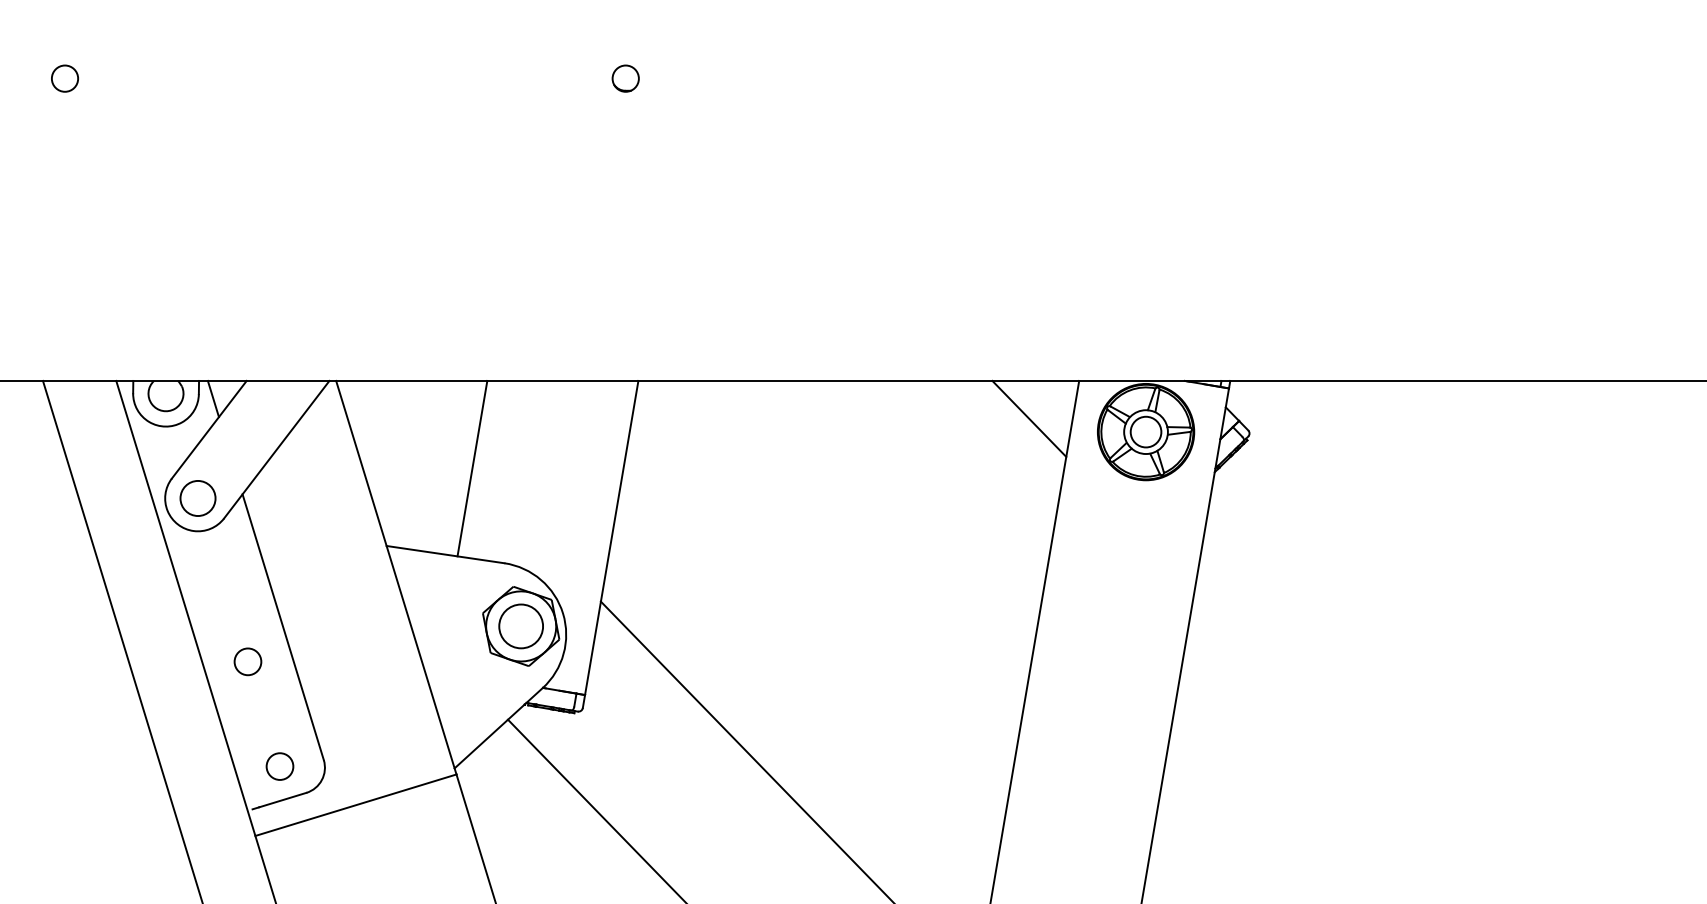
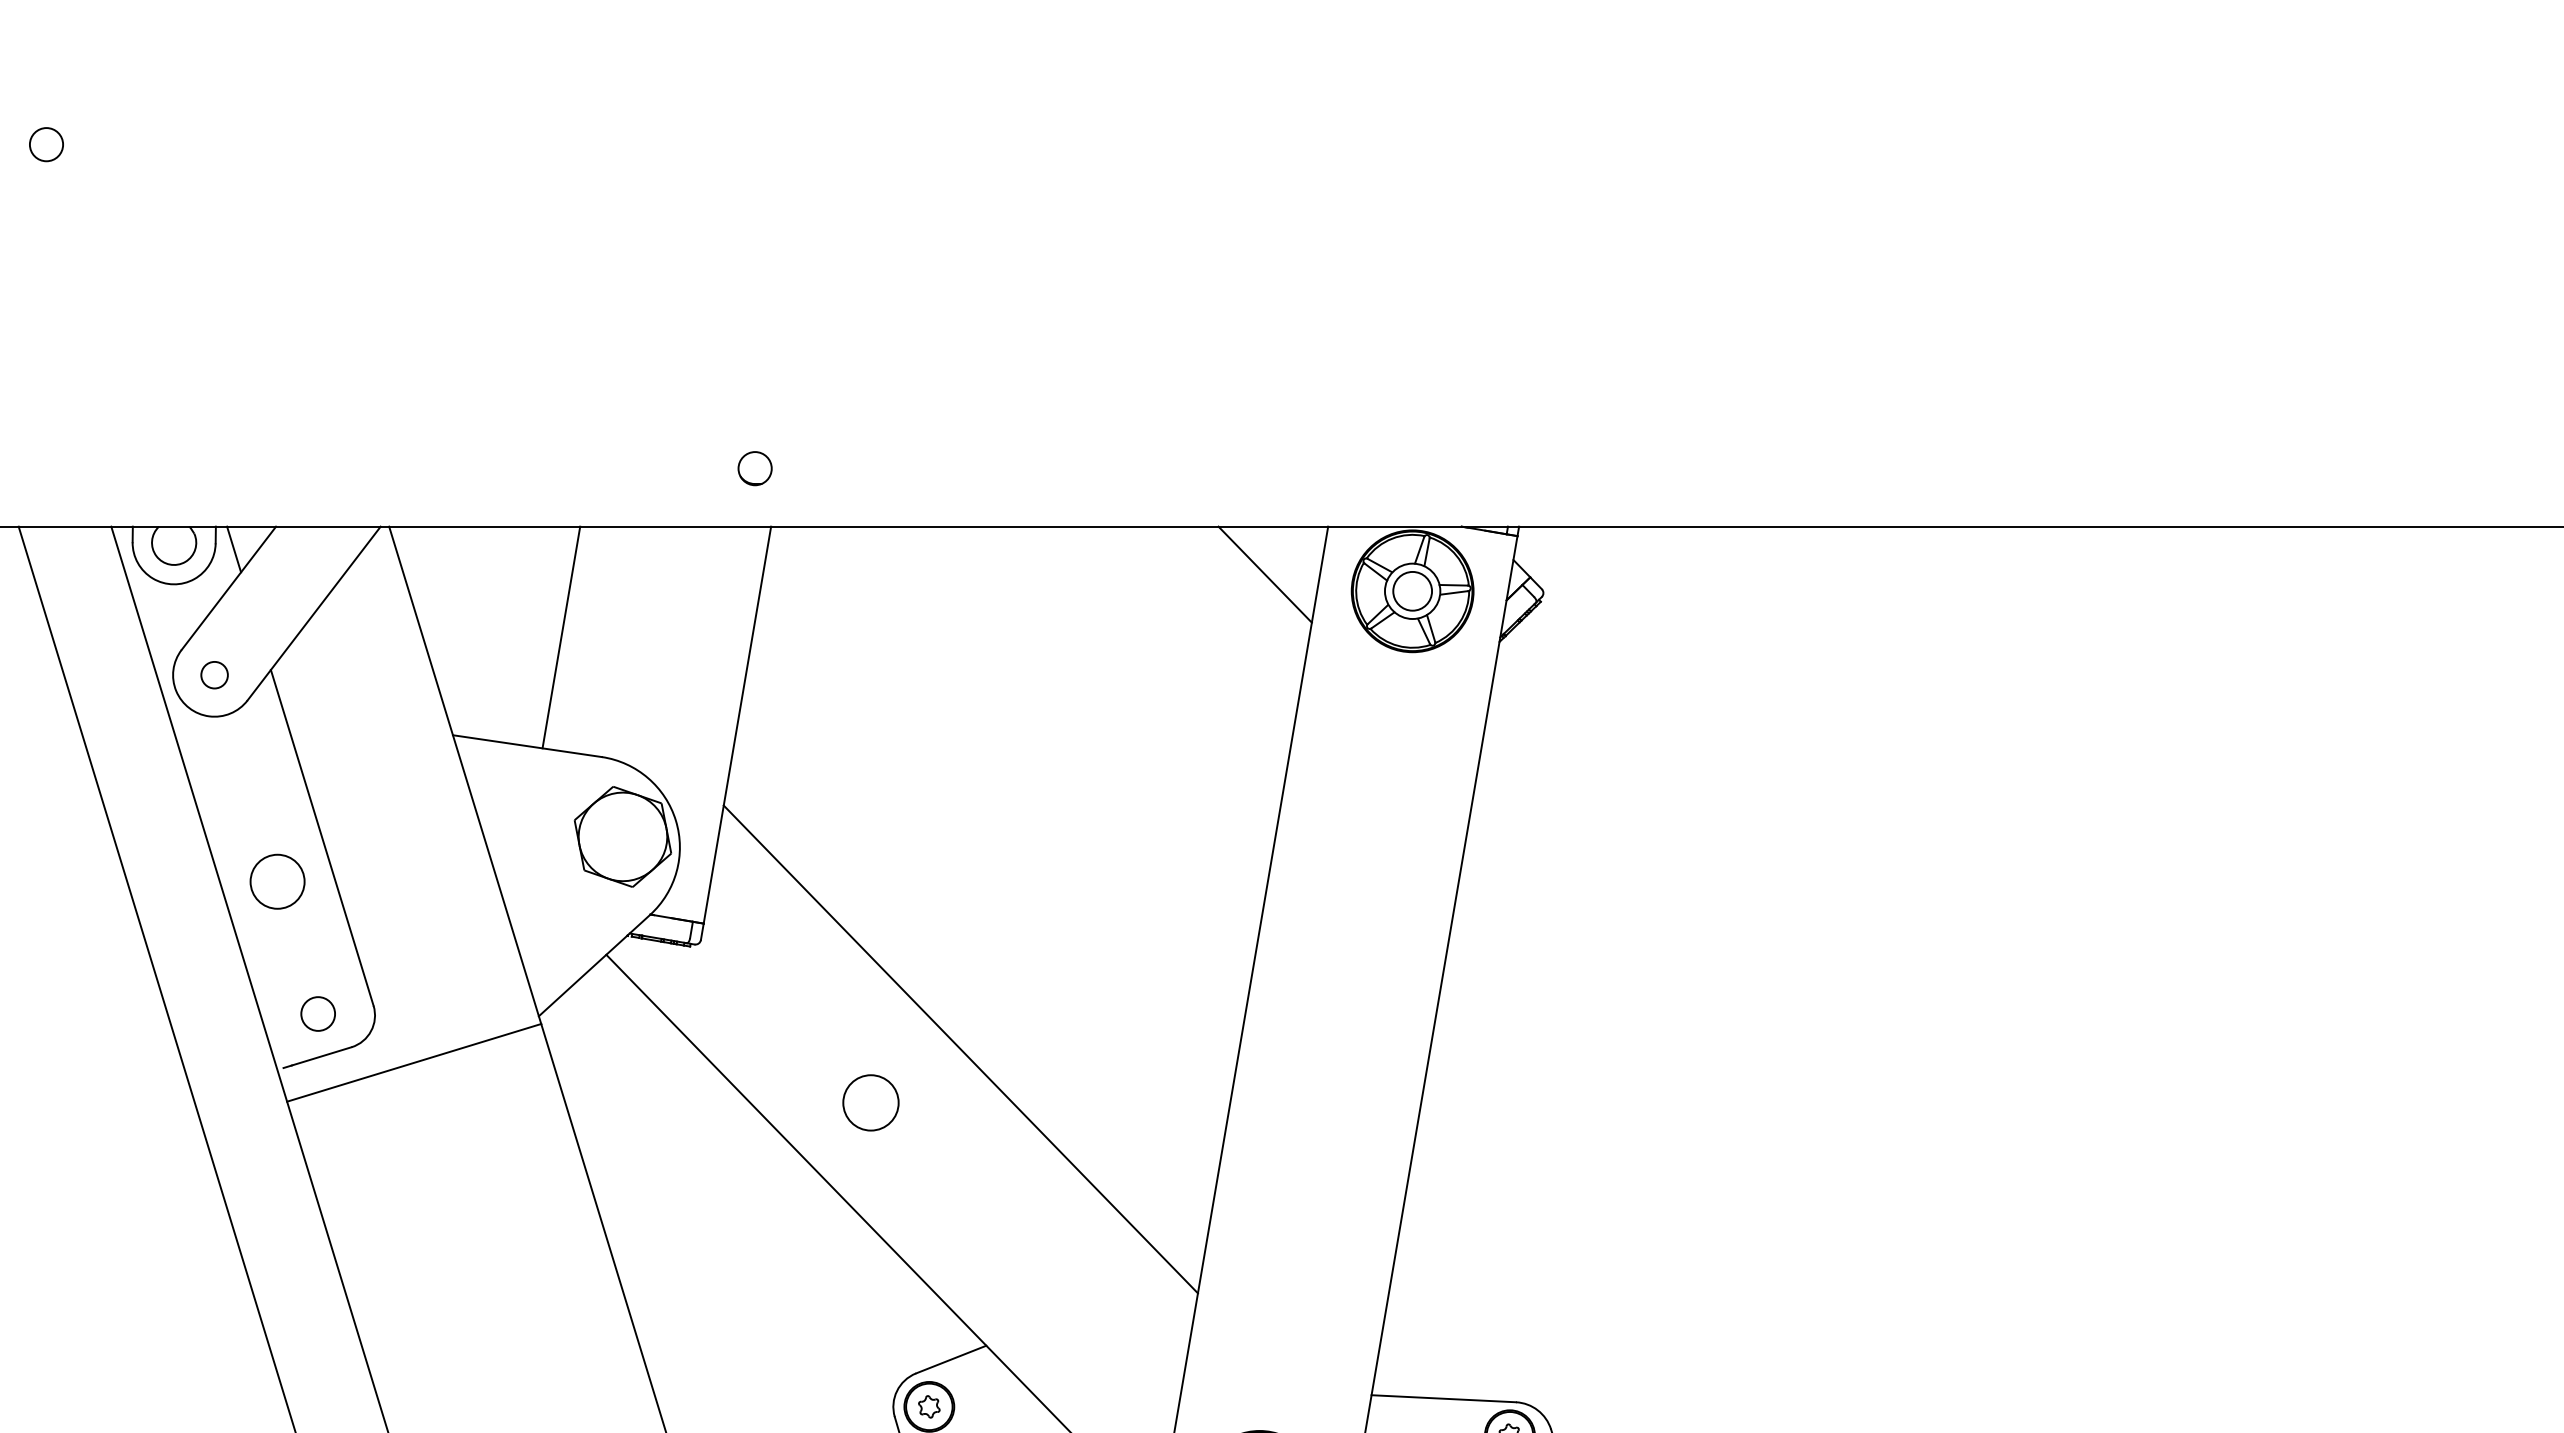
circle: (625, 78) -> (754, 468), moved
circle: (197, 498) -> (214, 675), size x0.6
circle: (520, 626) -> (870, 1102), moved
circle: (247, 661) -> (277, 881), size x1.6

